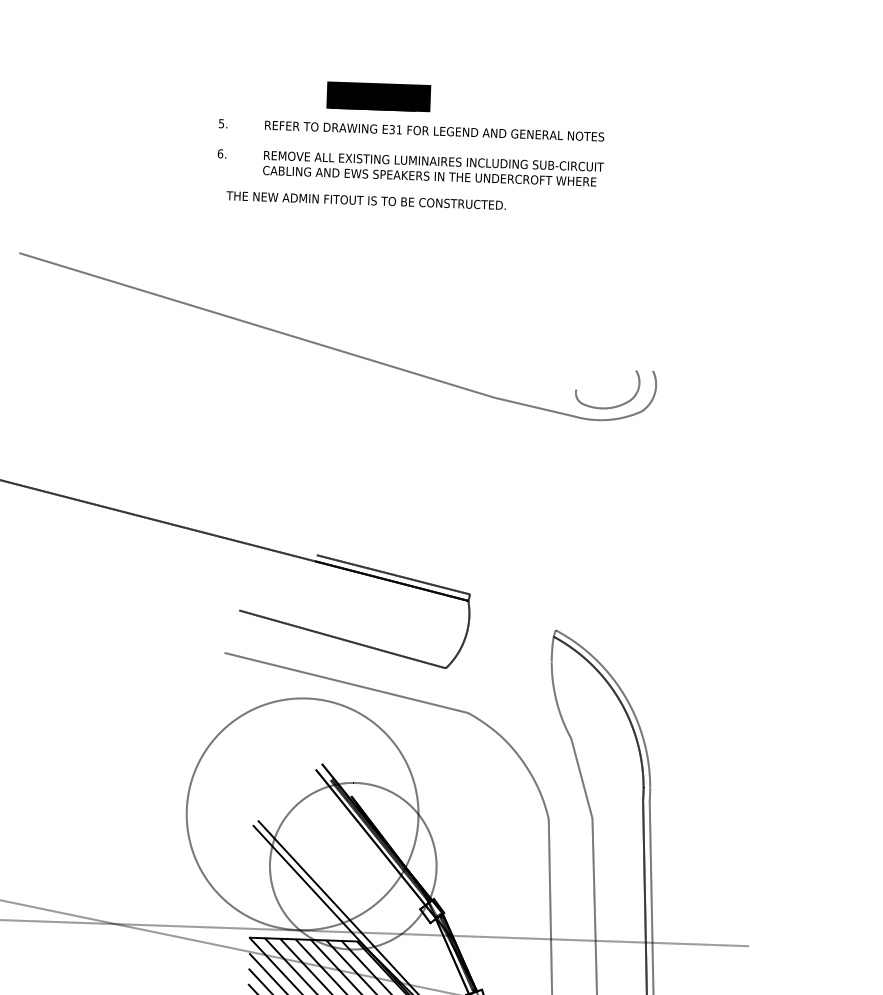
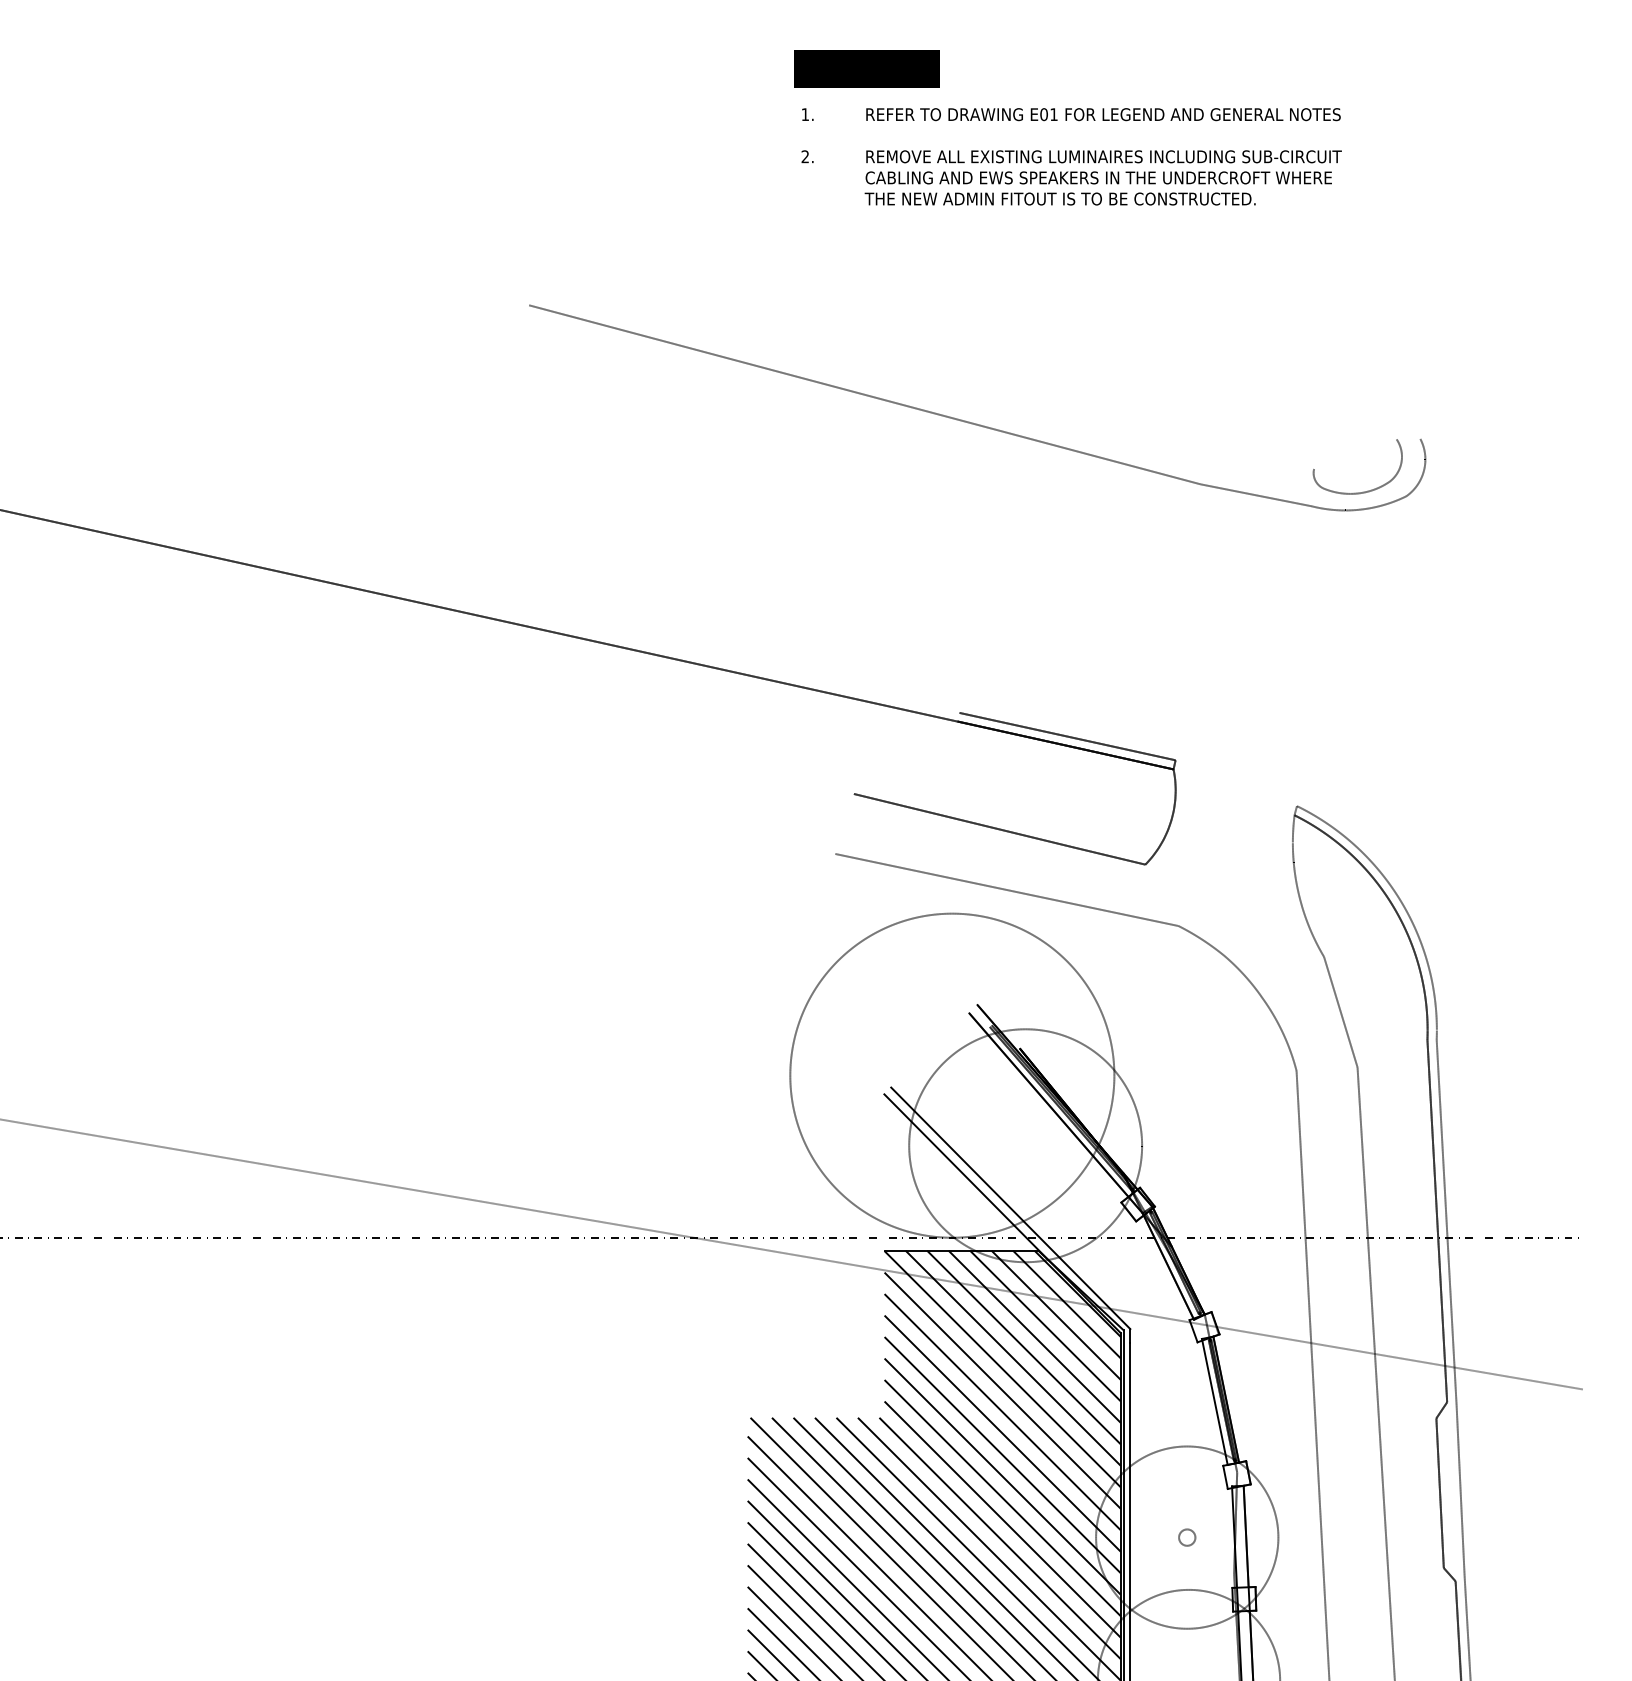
part: (378, 96) -> (866, 68), moved
text: (220, 123) -> (804, 114), 5. -> 1.
text: (391, 129) -> (1043, 114), E31 -> E01
text: (220, 153) -> (805, 156), 6. -> 2.
text: (365, 200) -> (1059, 198), moved

